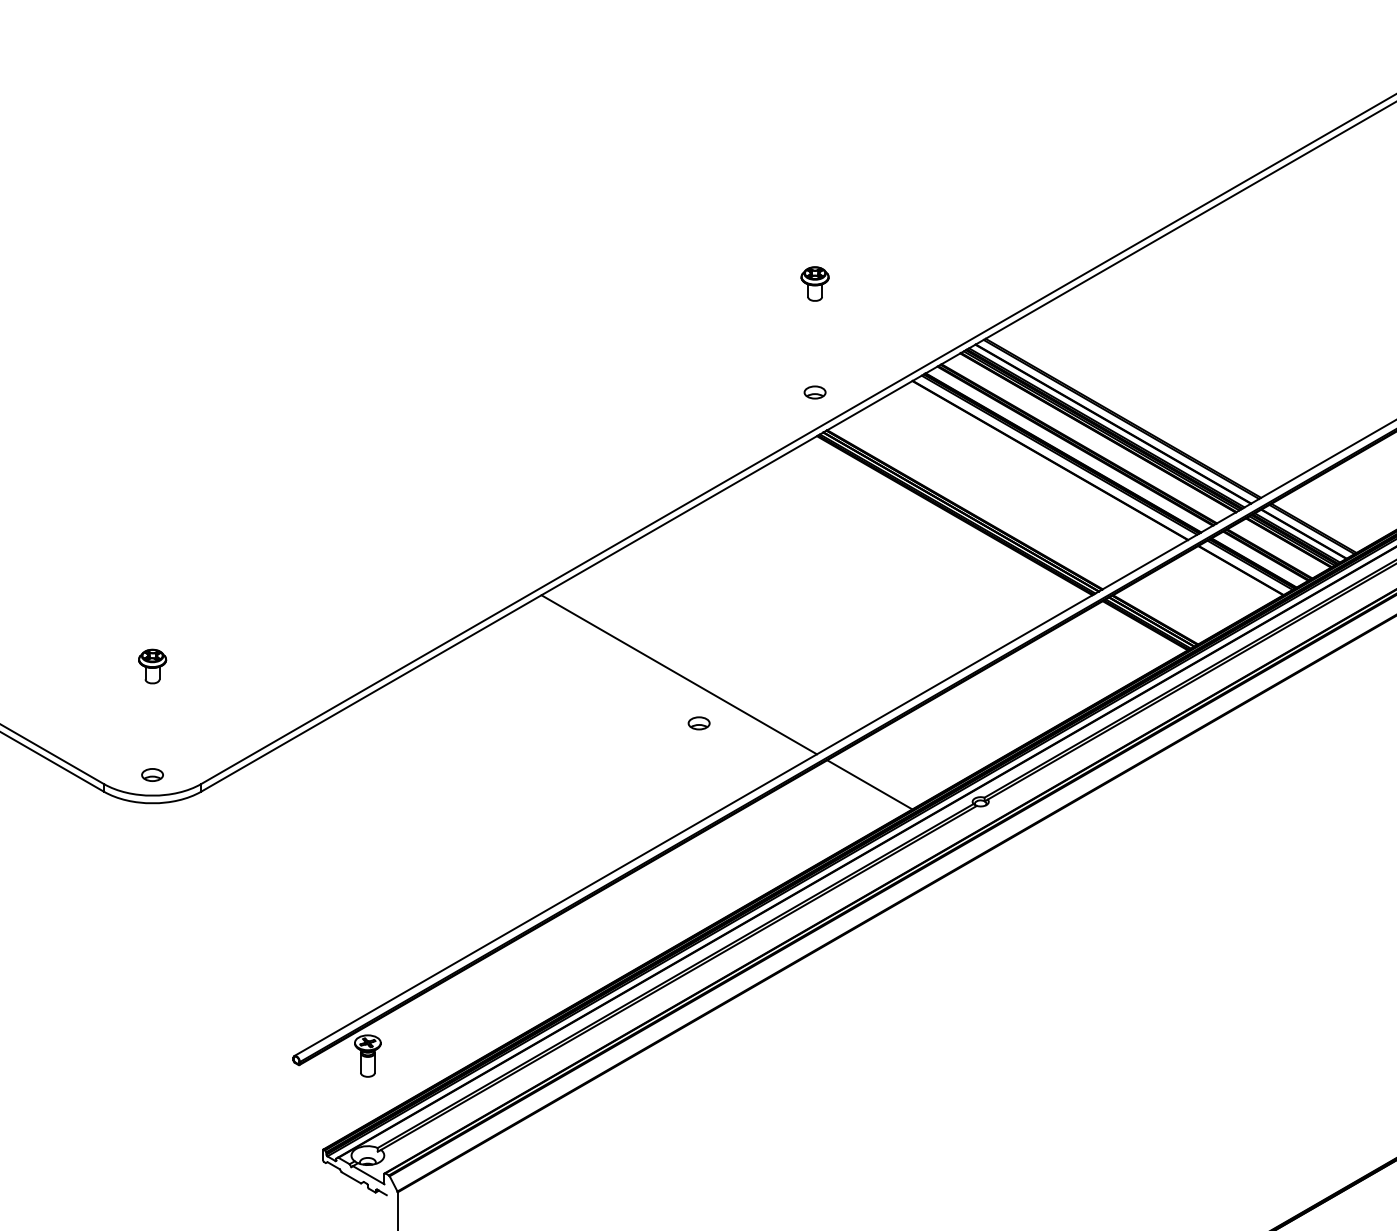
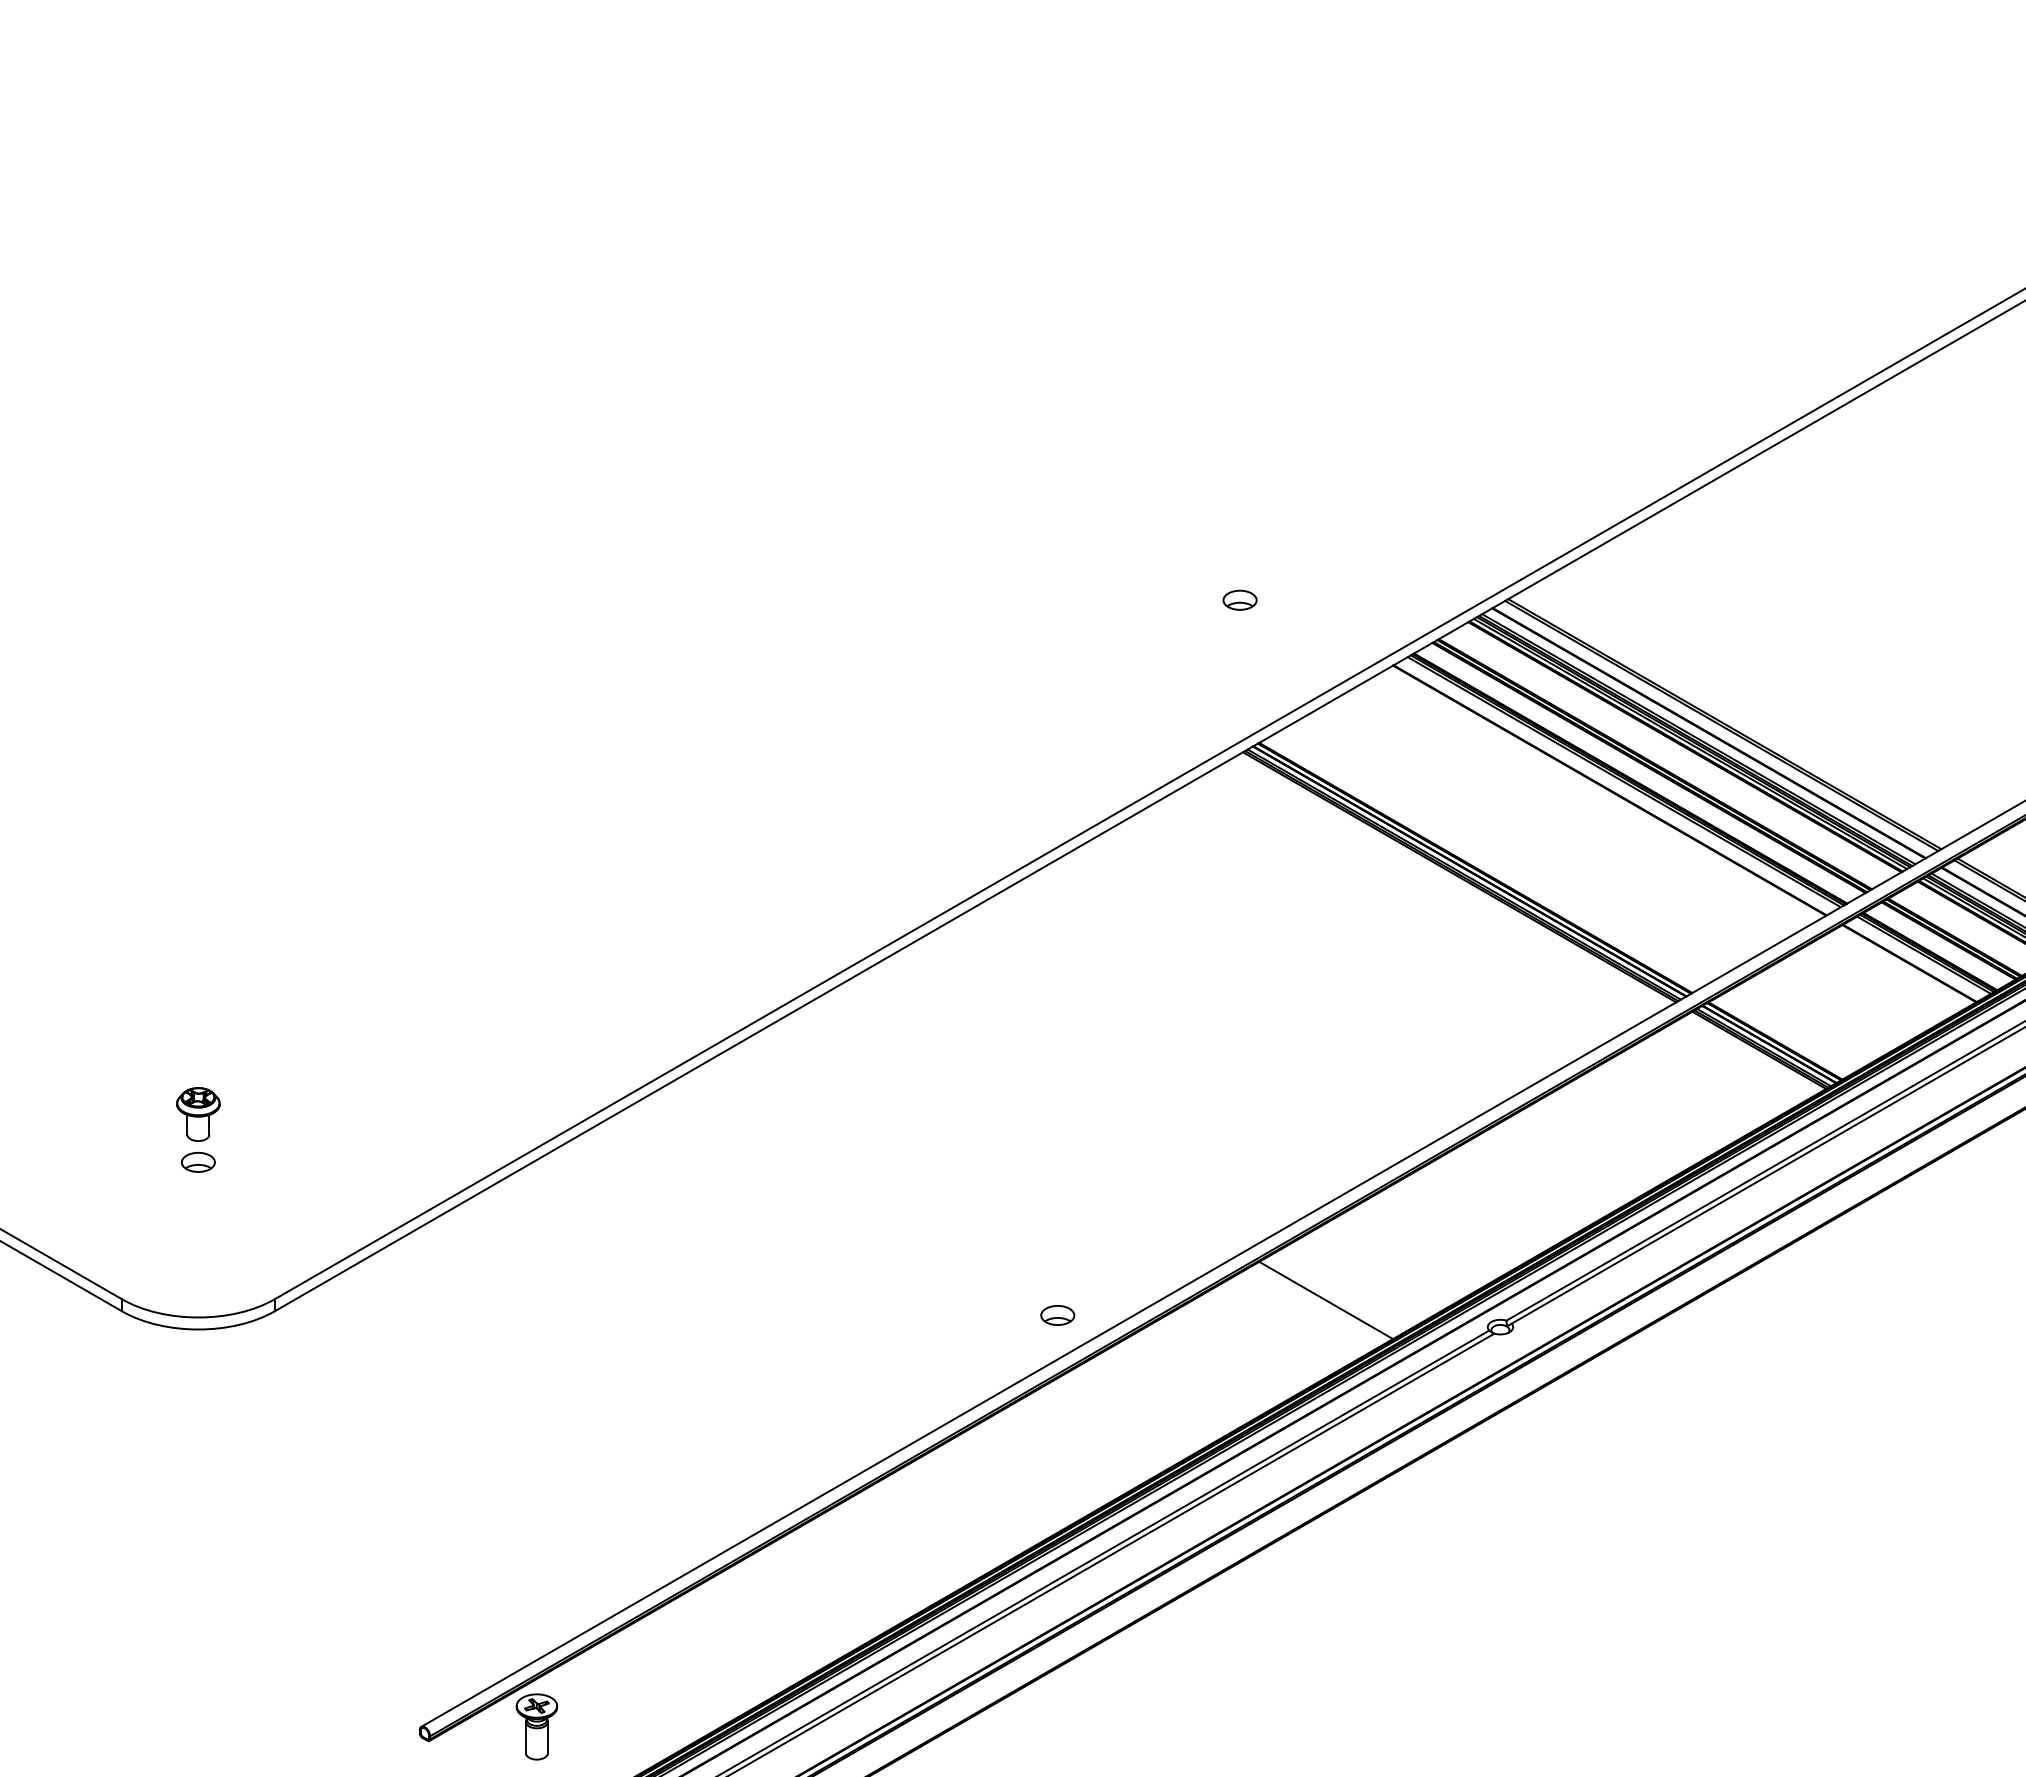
part: (814, 283) -> (1239, 512), removed
part: (814, 392) -> (1239, 600), moved
line: (678, 674) -> (1025, 1126), removed
part: (698, 723) -> (1056, 1315), moved
part: (152, 774) -> (198, 1161), moved

